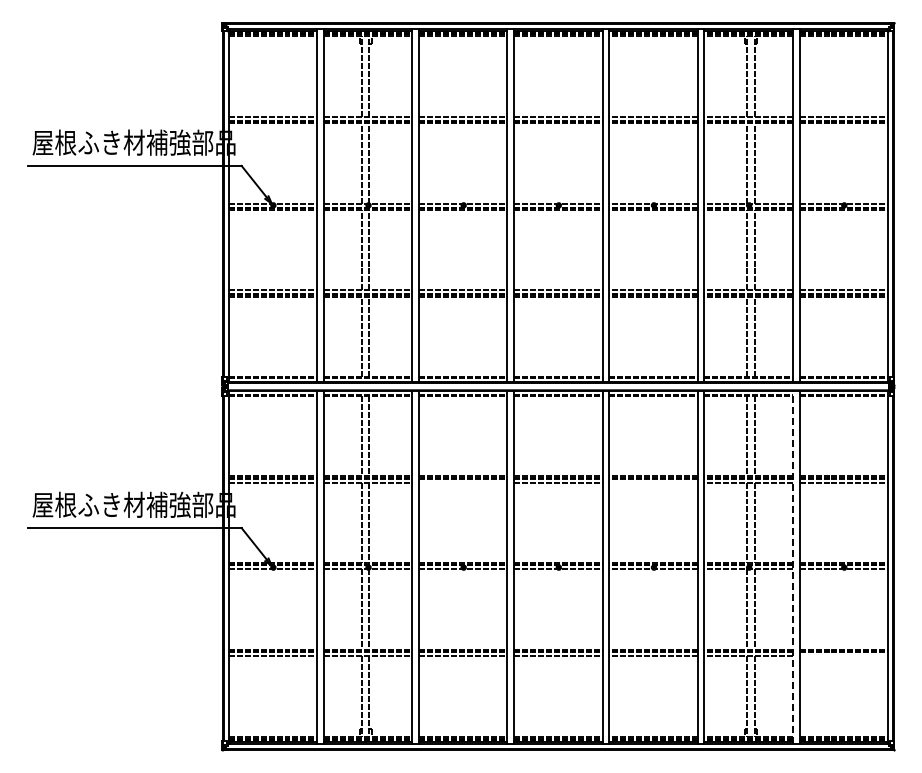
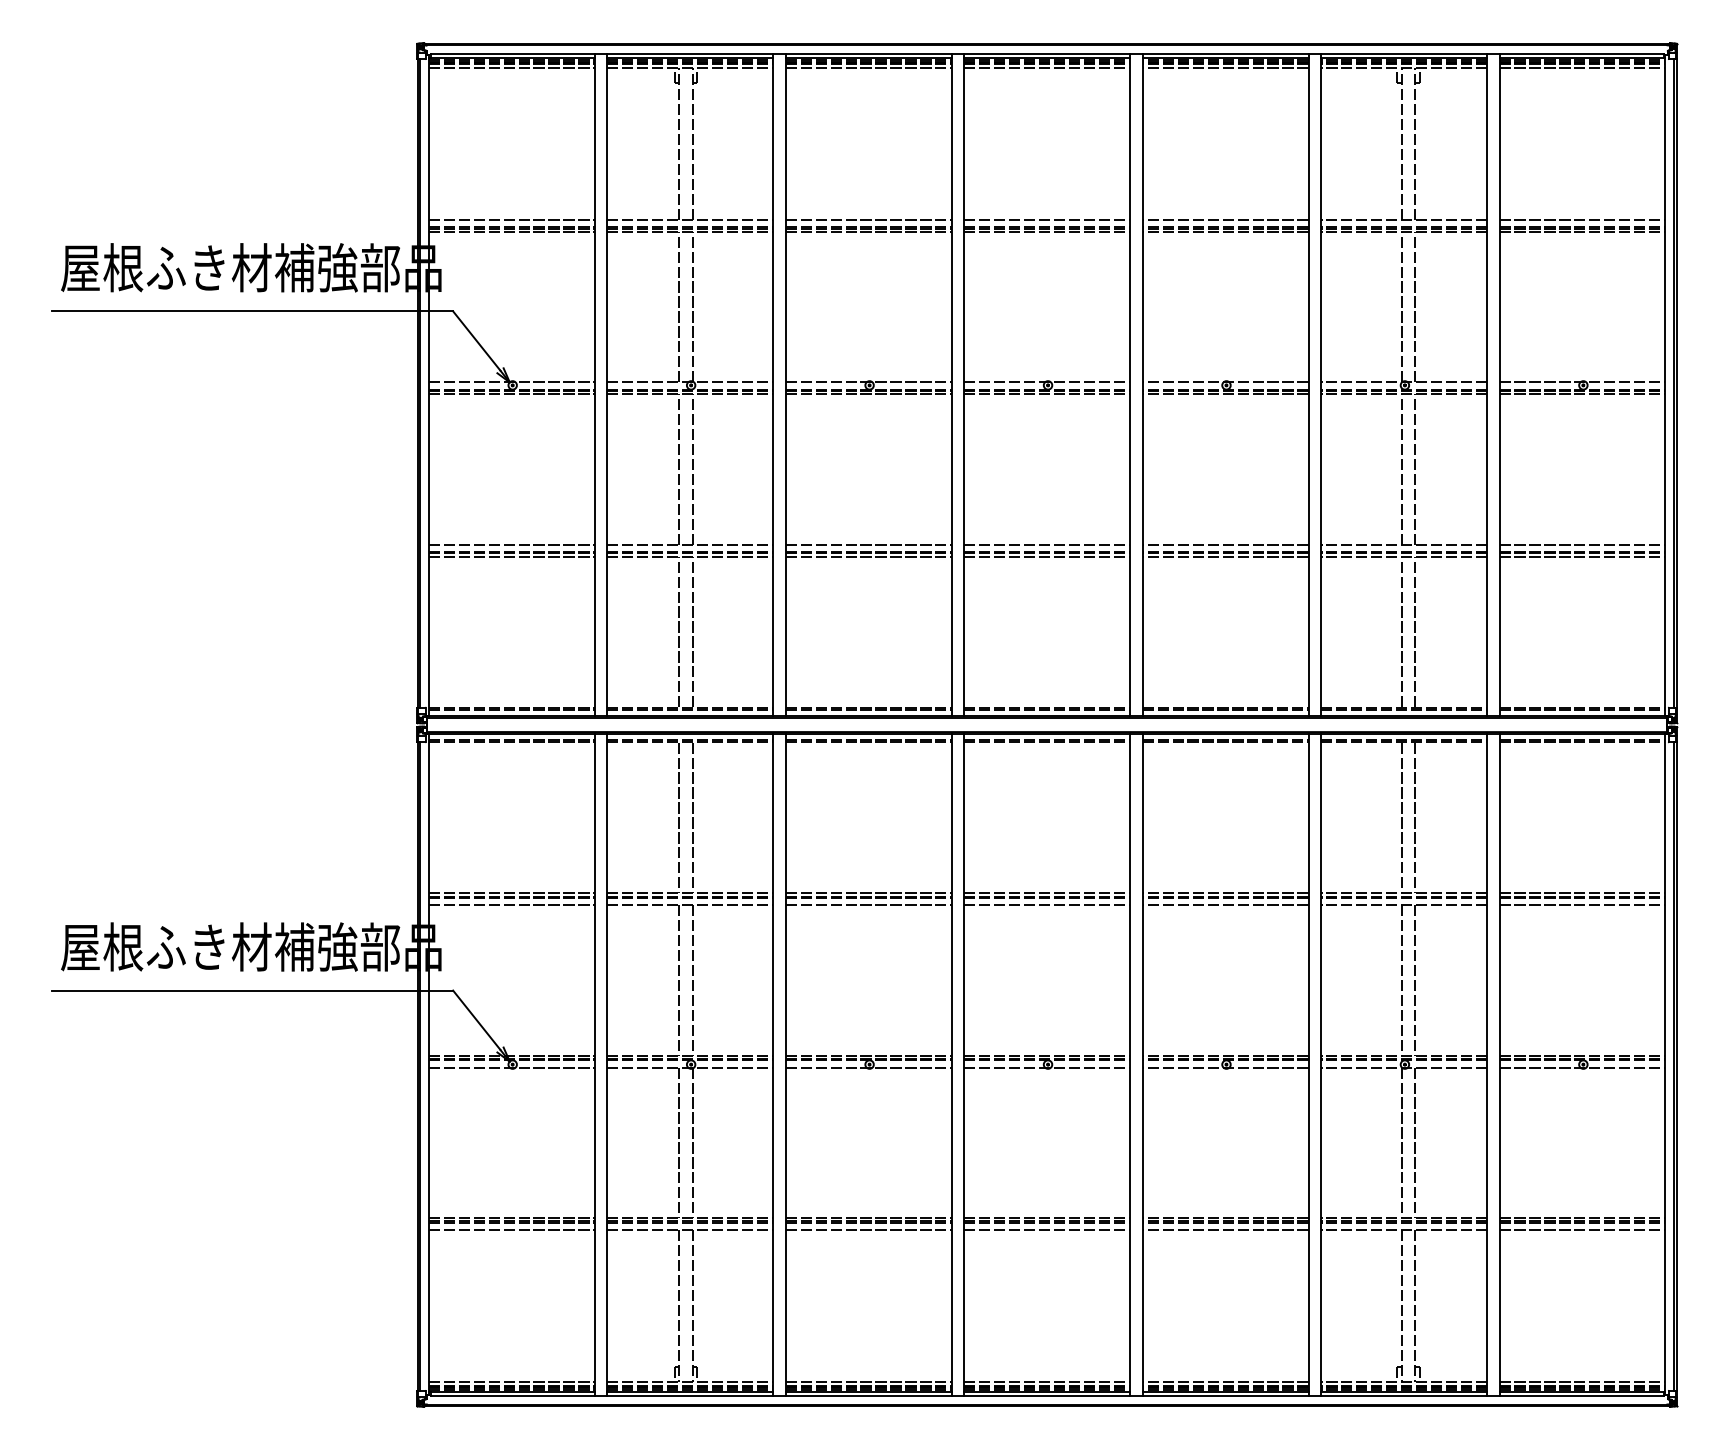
line: (462, 482) -> (867, 905), added
line: (653, 482) -> (1225, 905), added
line: (792, 567) -> (1486, 1064), dashed -> solid
line: (843, 655) -> (1581, 1229), added

